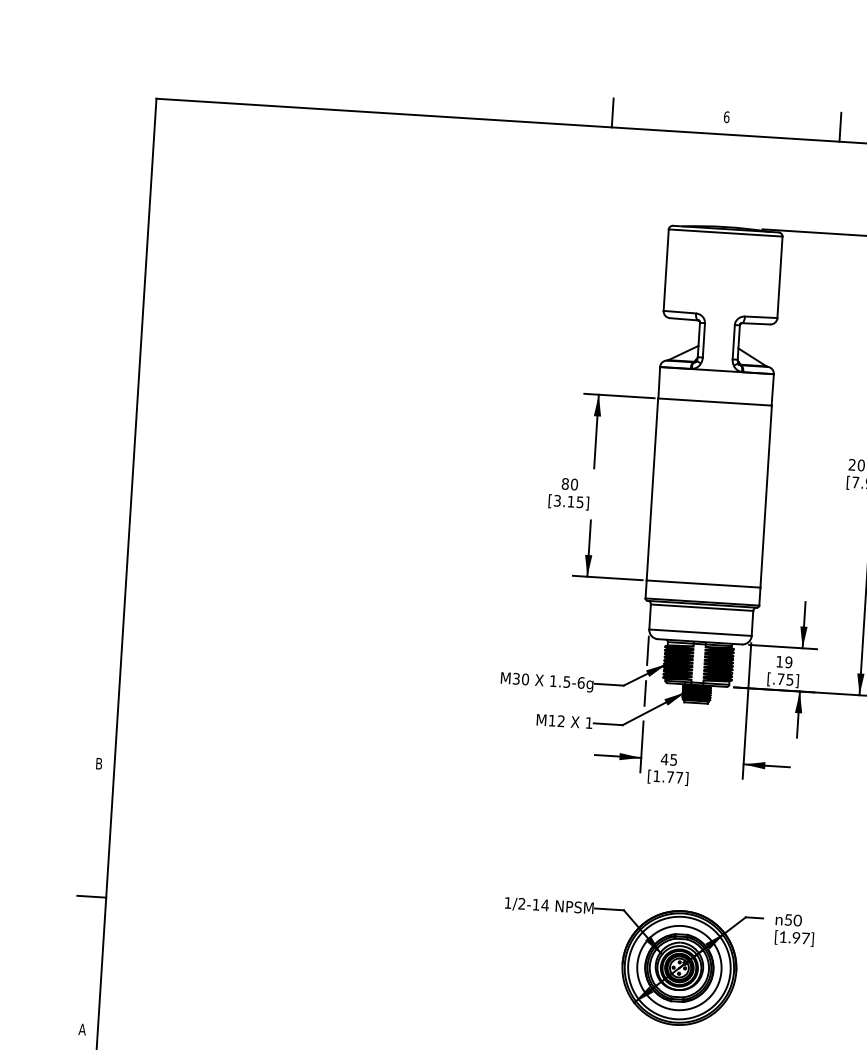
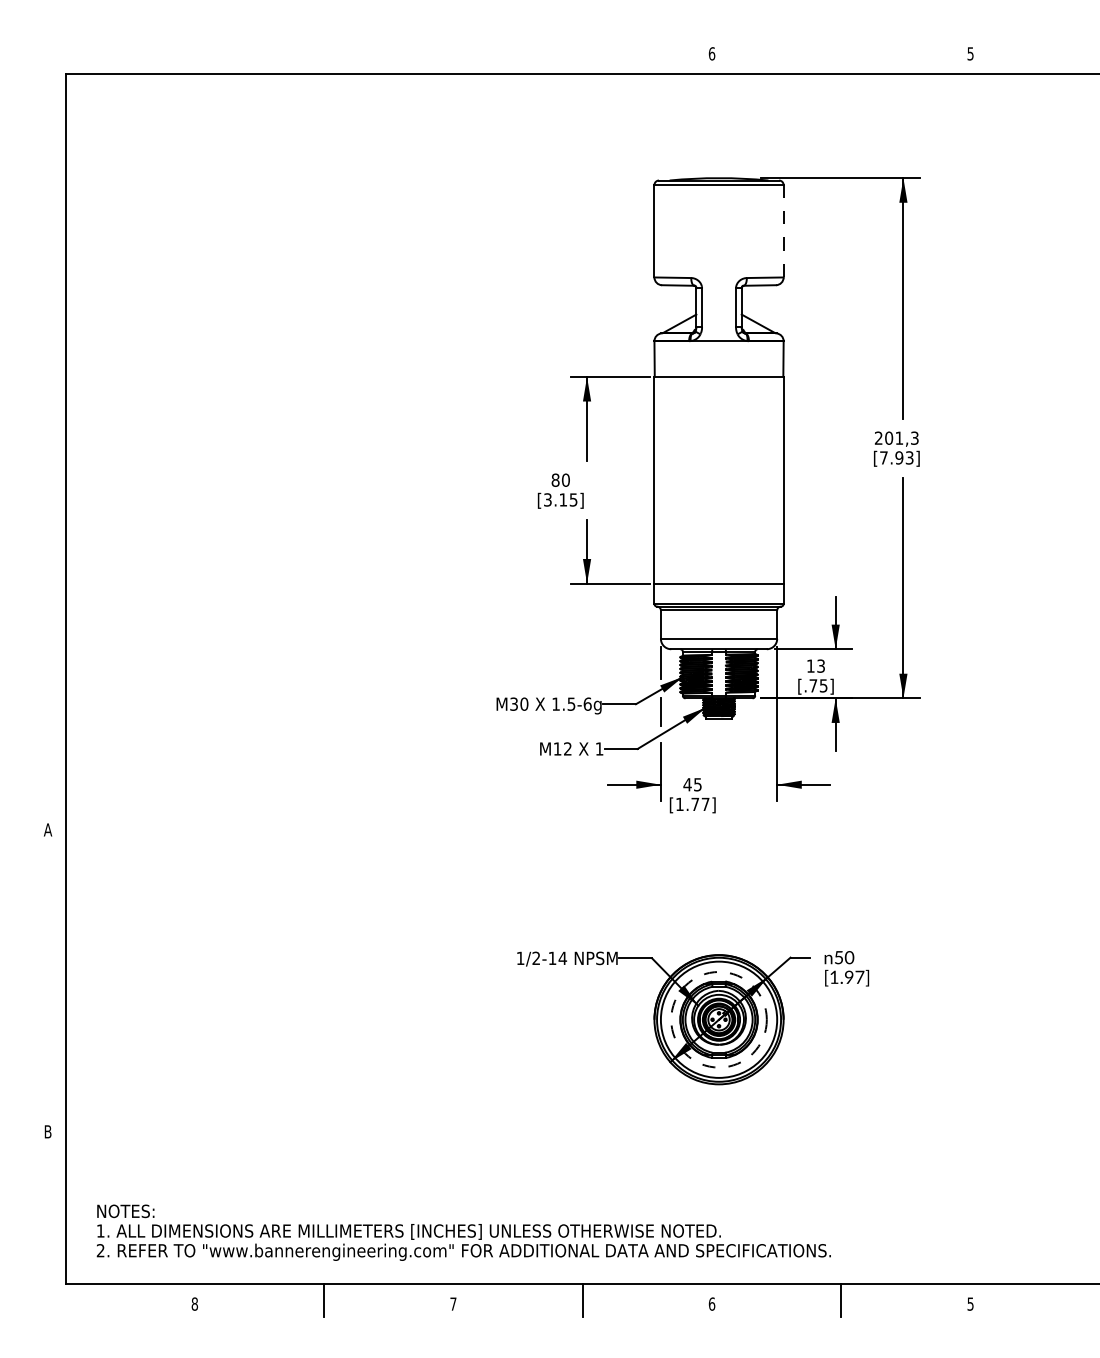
line: (612, 112) -> (582, 56), removed
line: (840, 126) -> (841, 56), removed
line: (779, 277) -> (783, 231), solid -> dashed
text: (789, 661) -> (821, 665), 19 -> 13
text: (98, 763) -> (47, 829), B -> A
line: (91, 896) -> (48, 980), removed
circle: (678, 967) -> (718, 1019), solid -> dashed
text: (81, 1029) -> (47, 1131), A -> B

